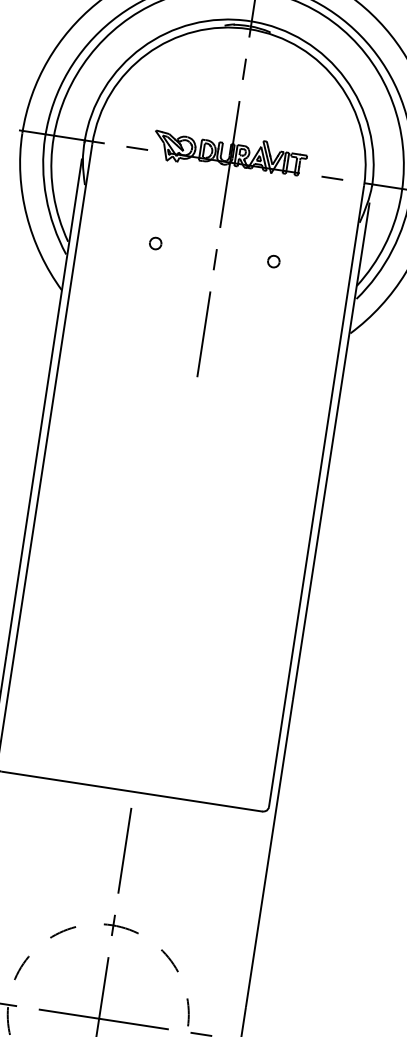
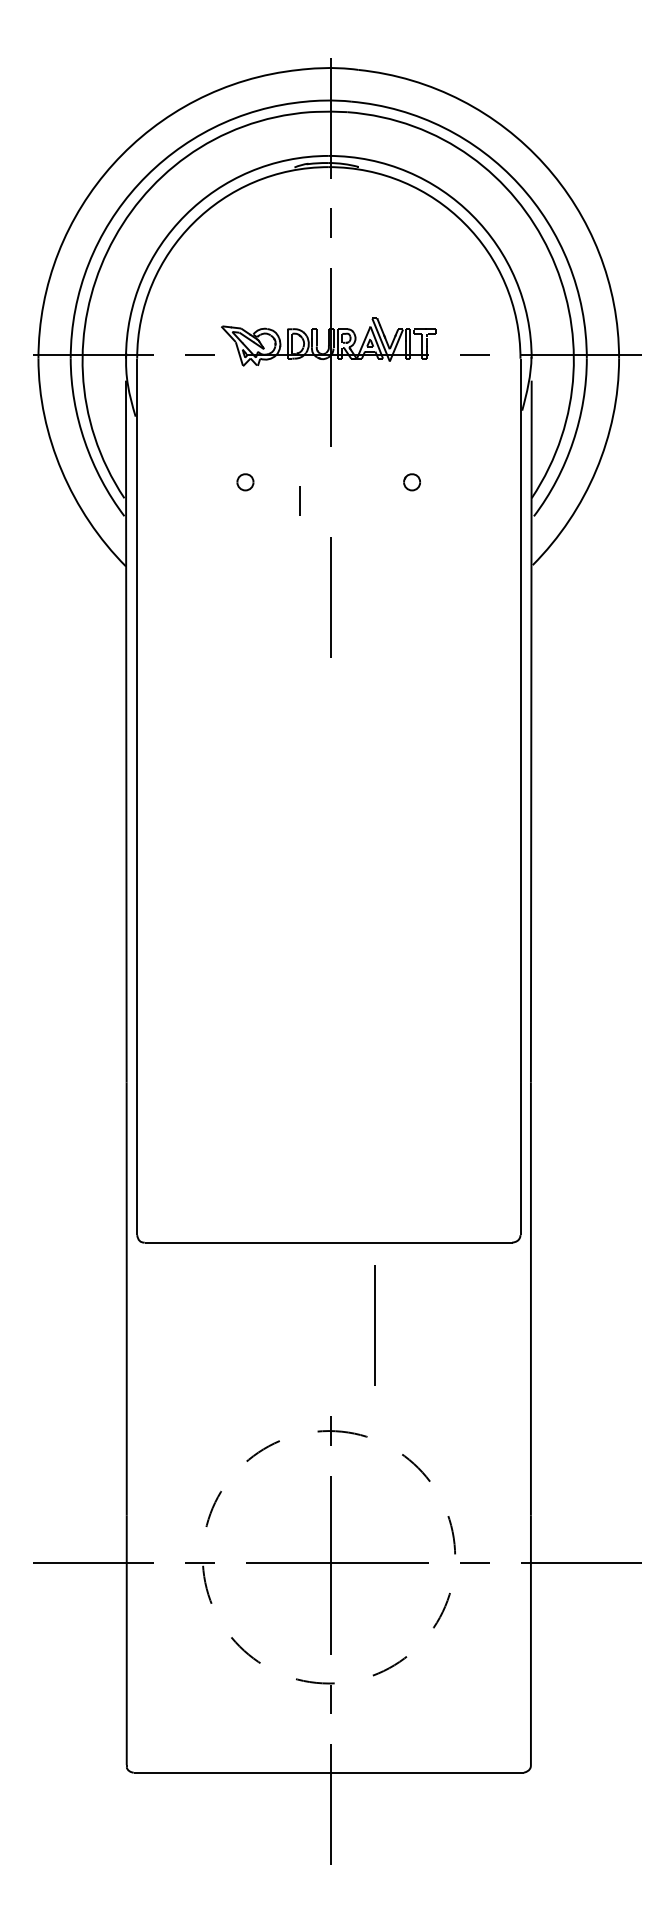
line: (214, 259) -> (299, 500), moved
line: (124, 850) -> (374, 1325), moved

